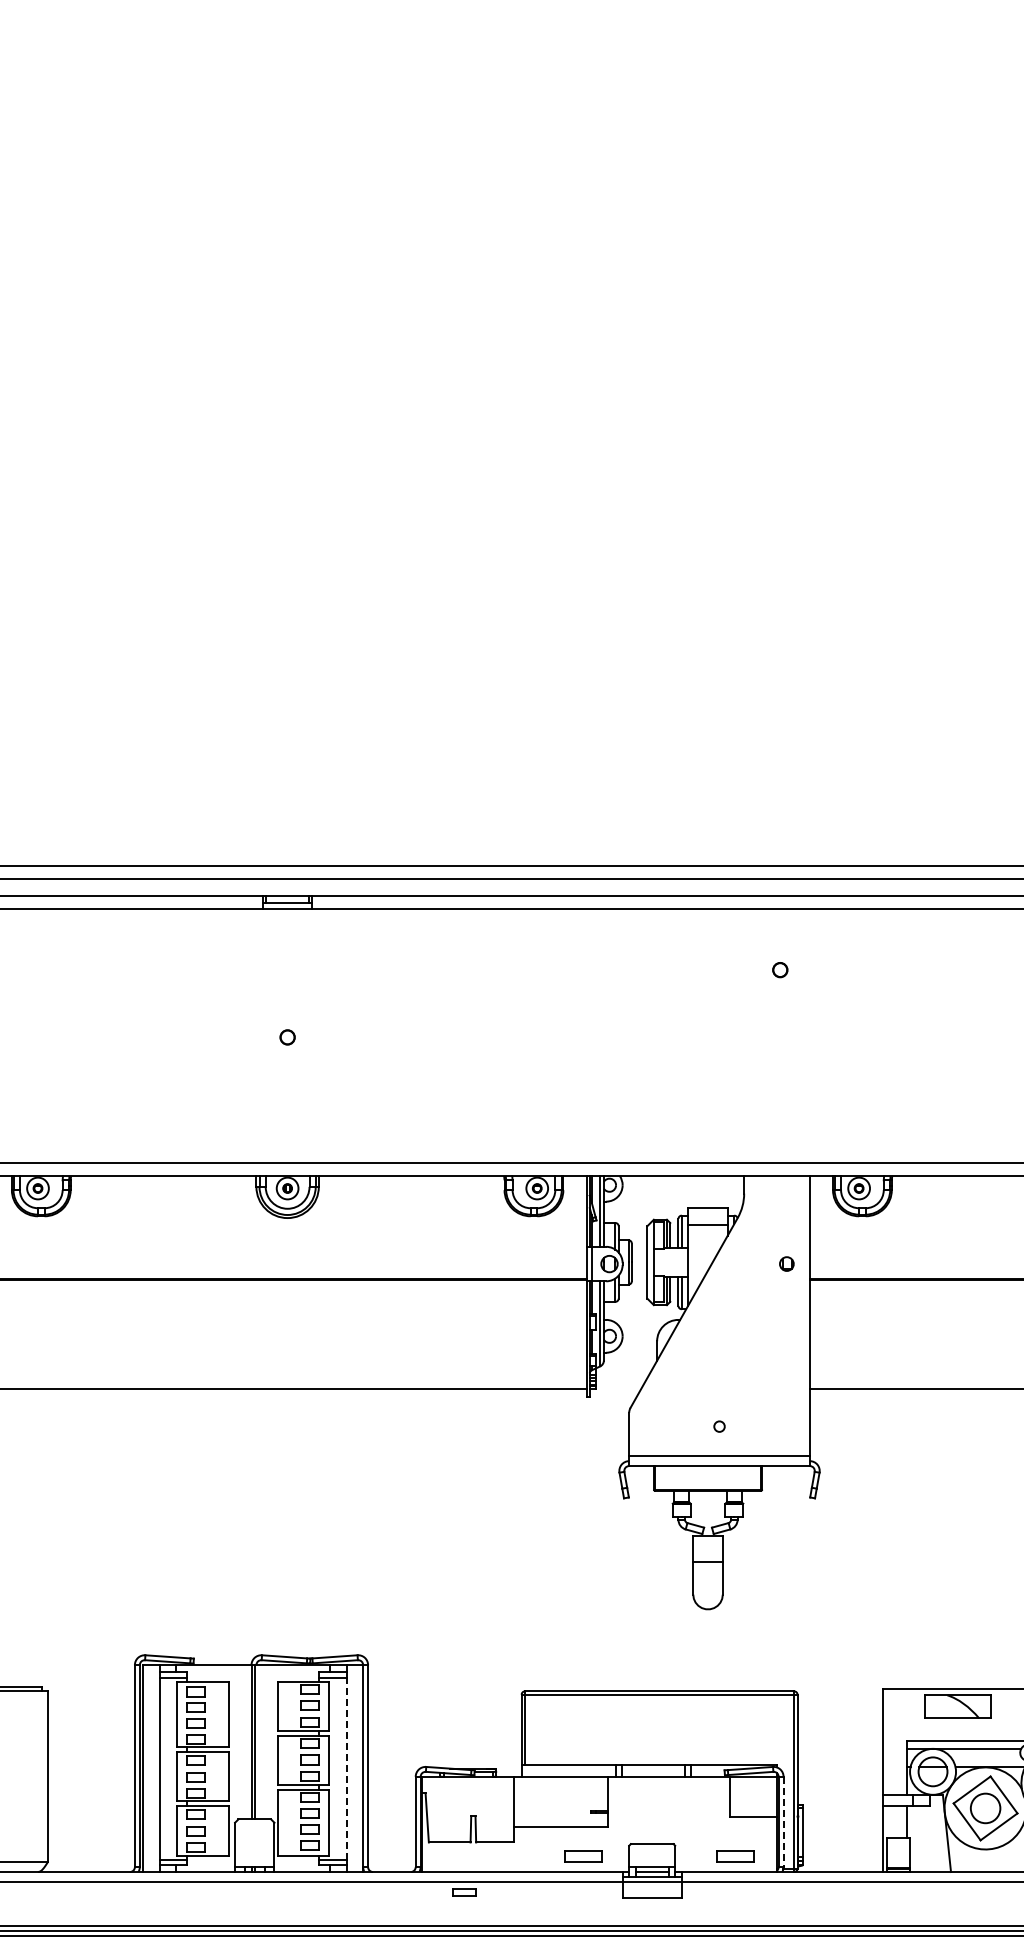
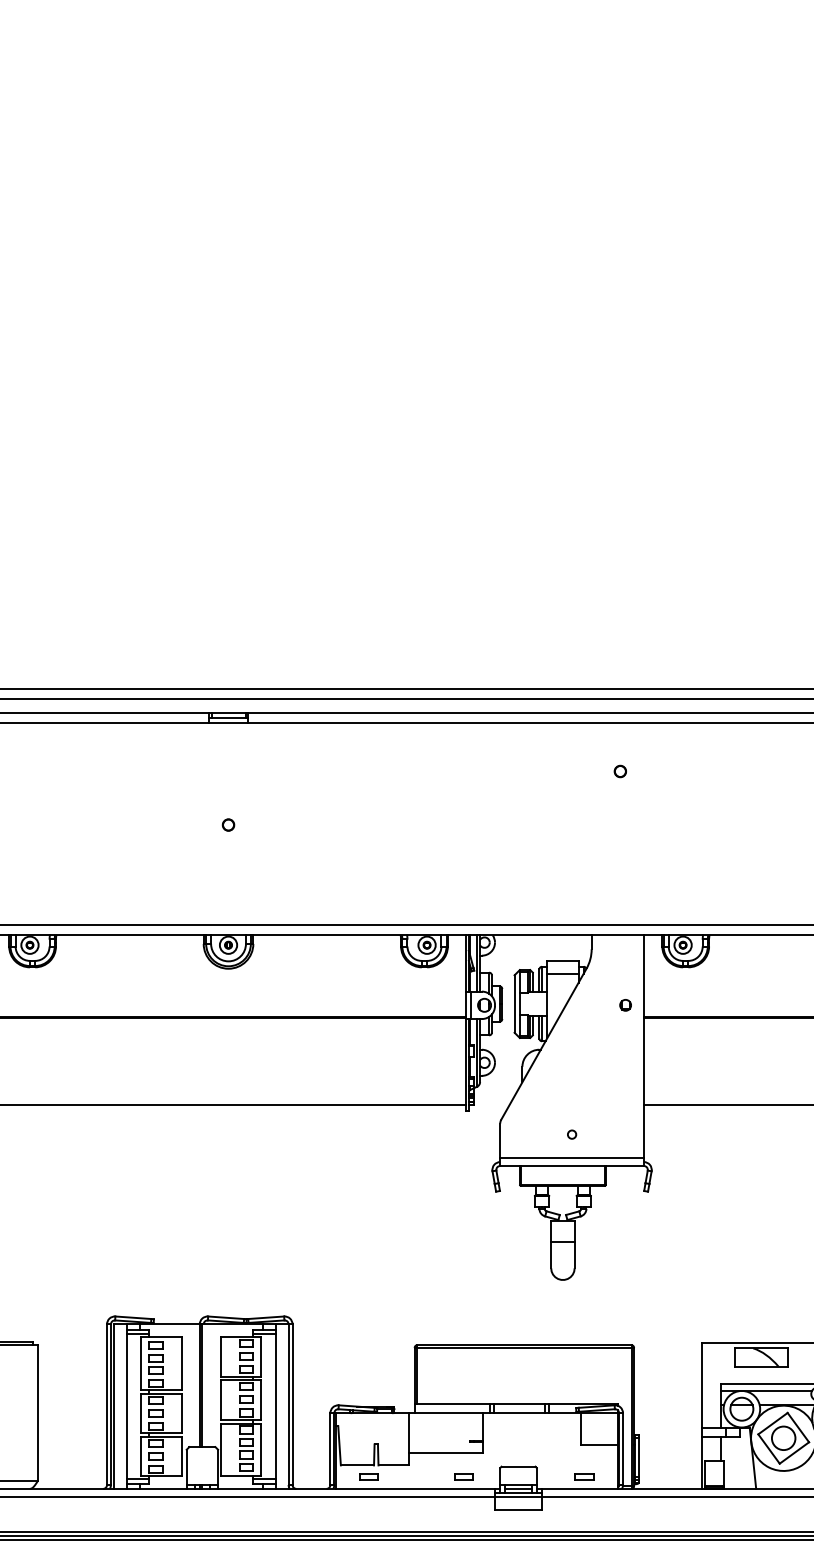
line: (346, 1768) -> (275, 1406), dashed -> solid
line: (783, 1822) -> (622, 1449), dashed -> solid
part: (583, 1856) -> (463, 1476), size x0.62
part: (734, 1856) -> (583, 1476), size x0.62
part: (464, 1892) -> (369, 1476), moved

